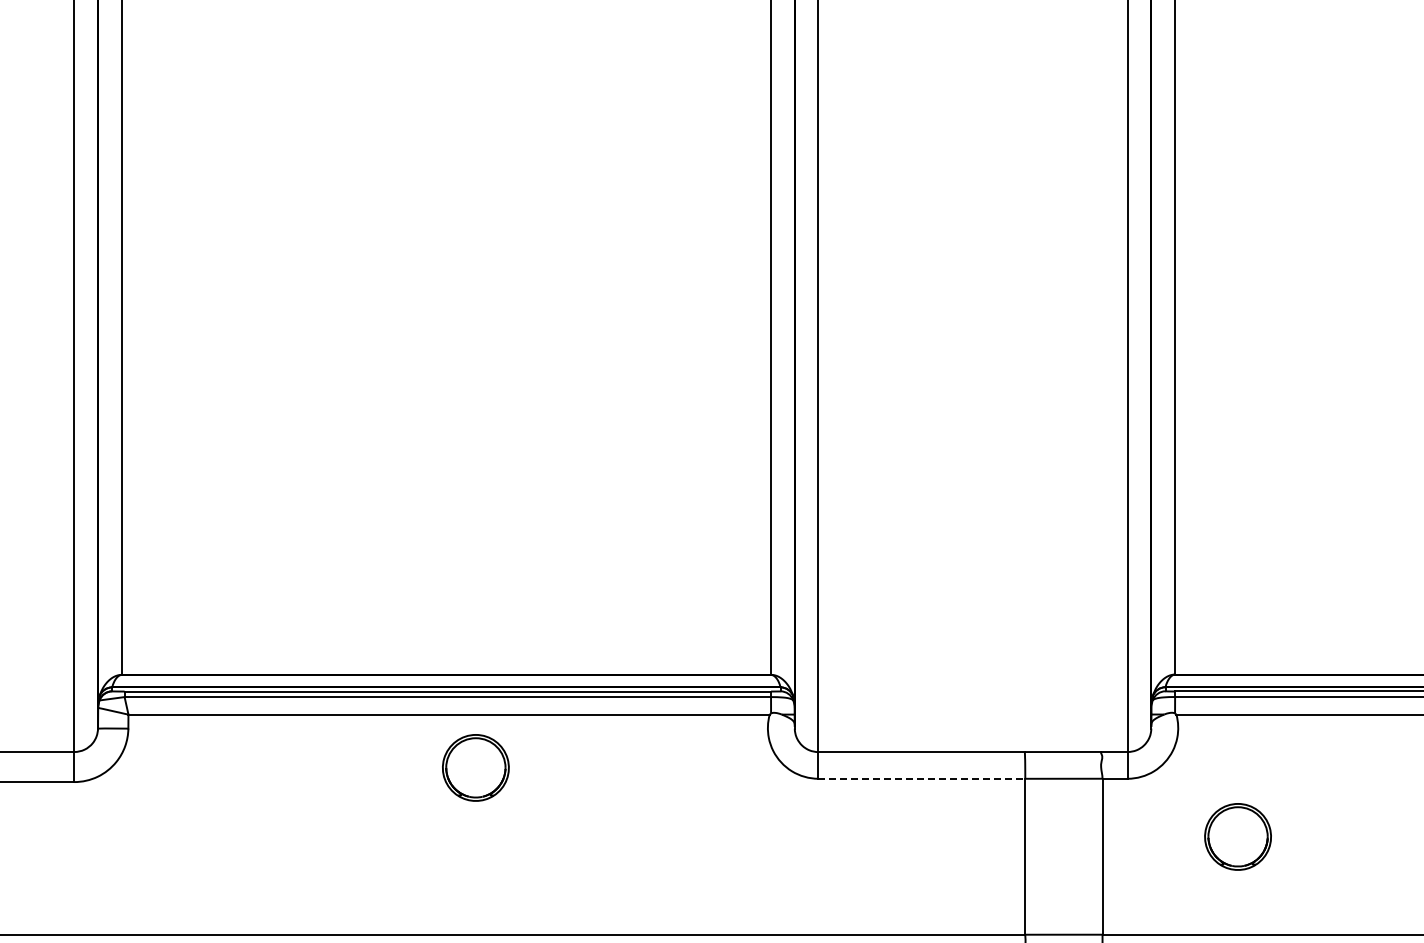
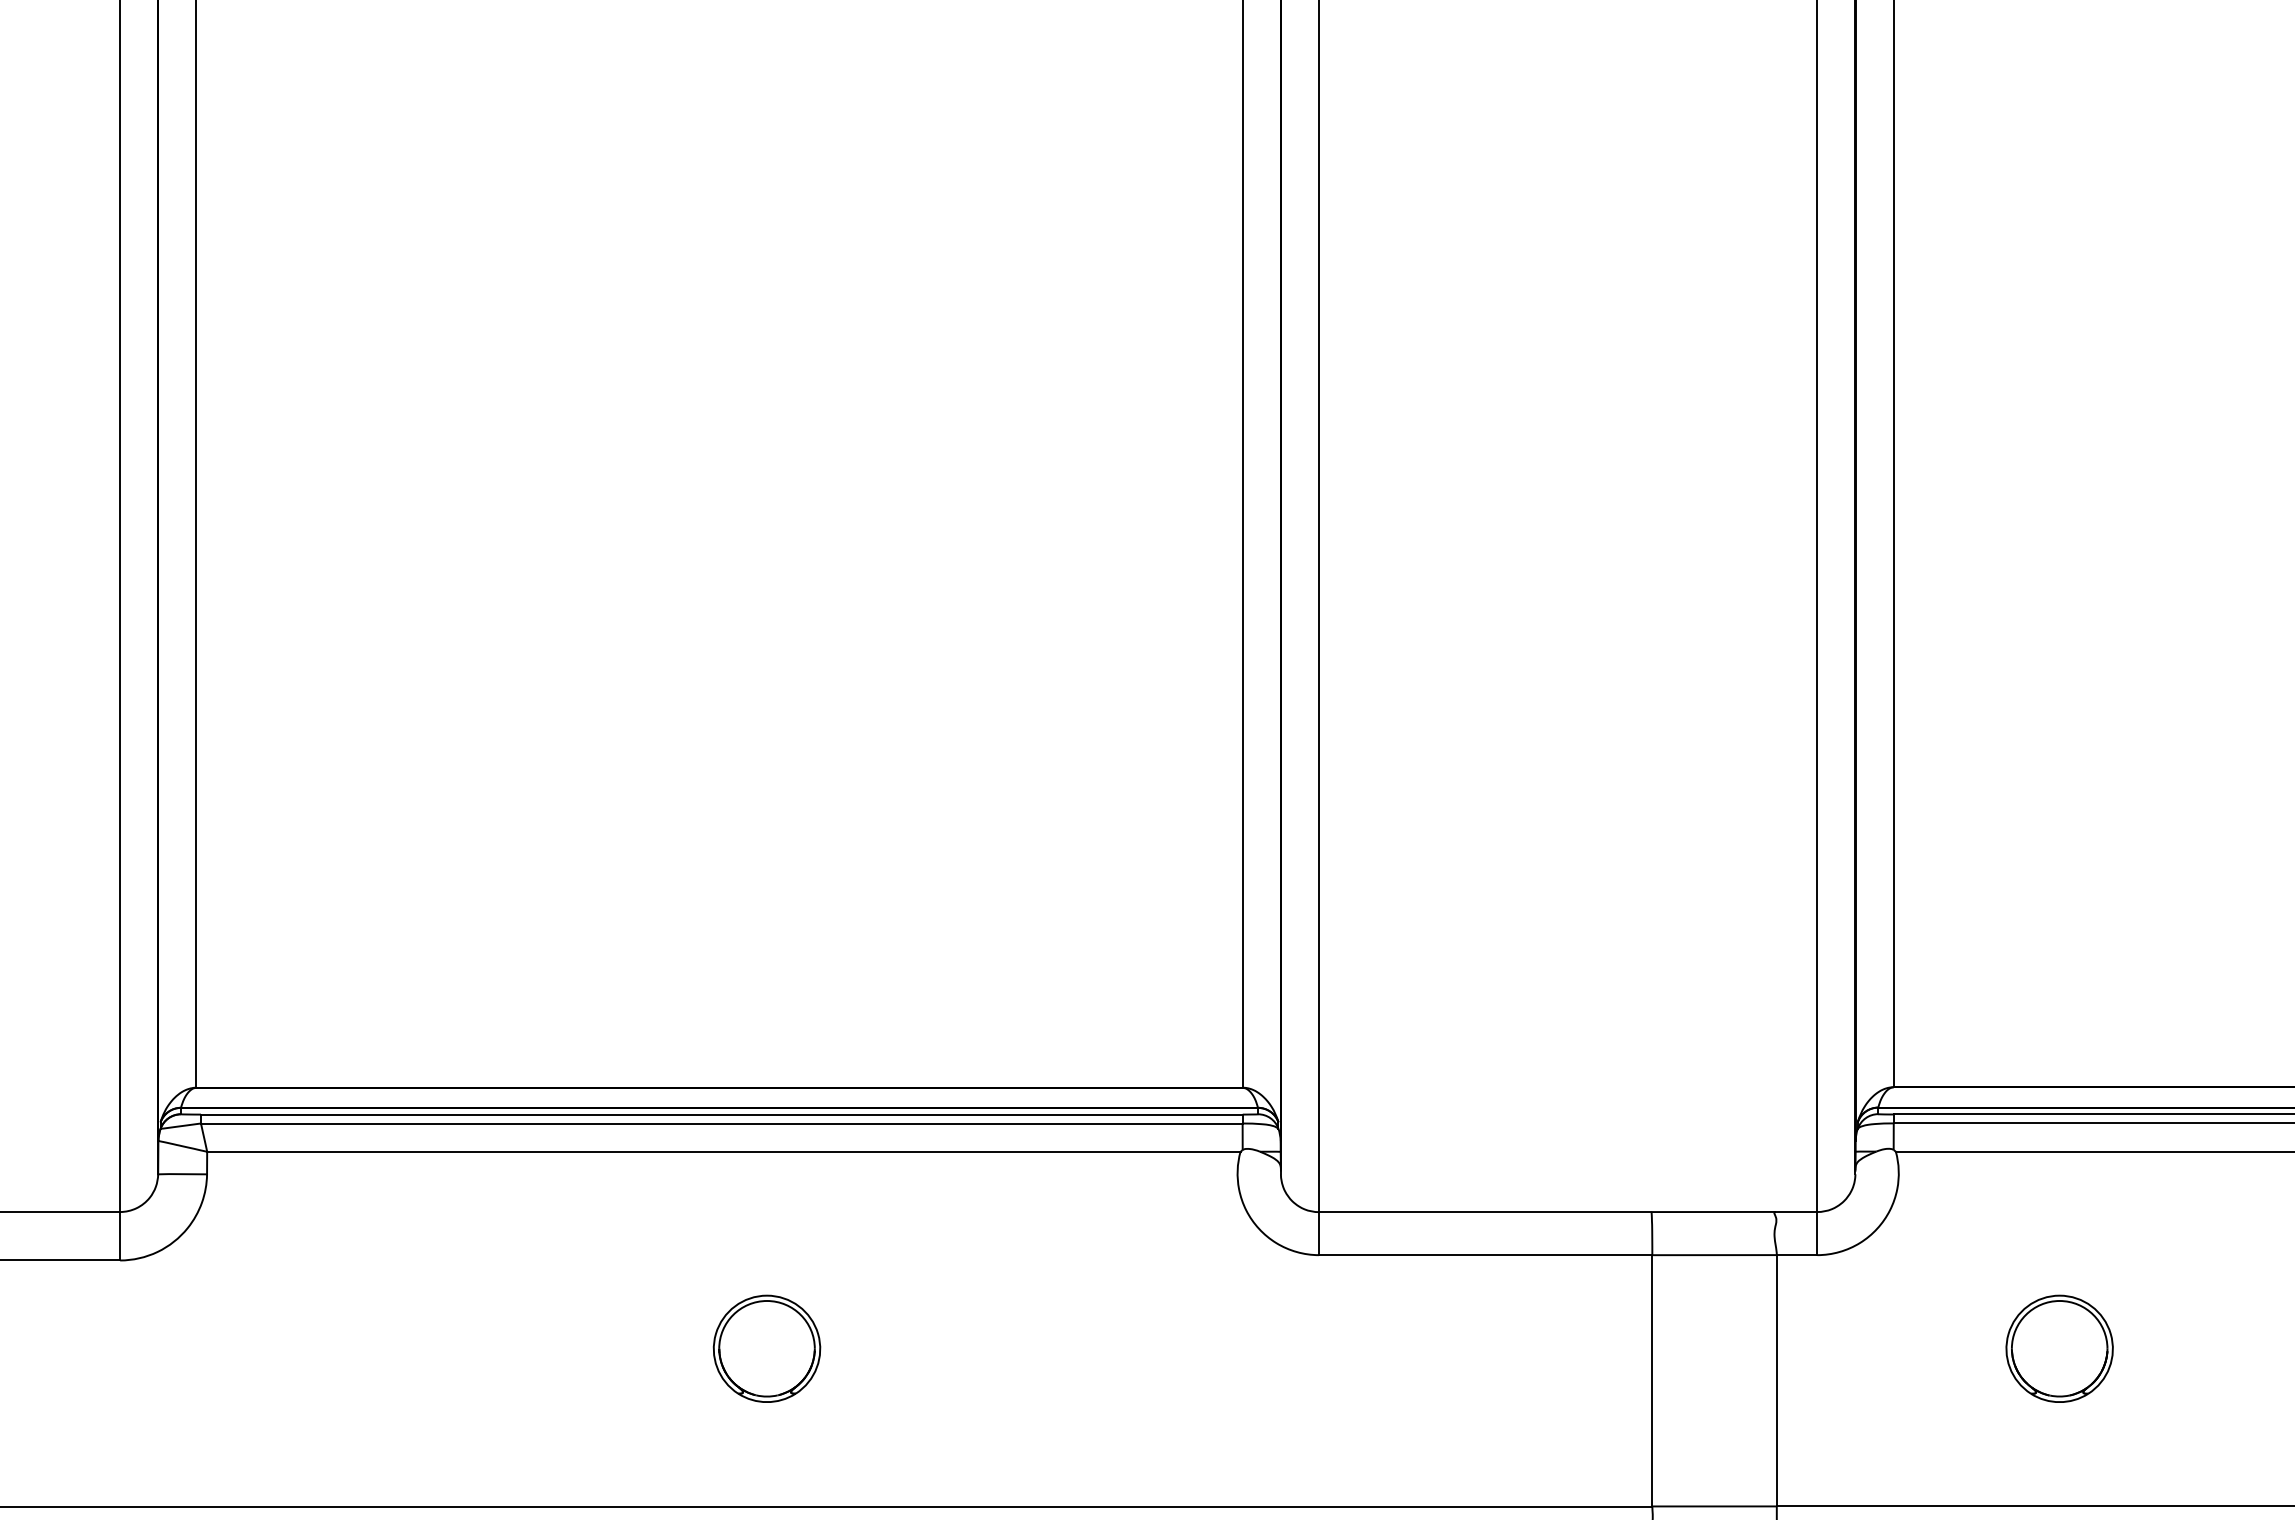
part: (475, 767) -> (766, 1348), moved
line: (922, 778) -> (1486, 1254), dashed -> solid
part: (1237, 836) -> (2058, 1348), moved

